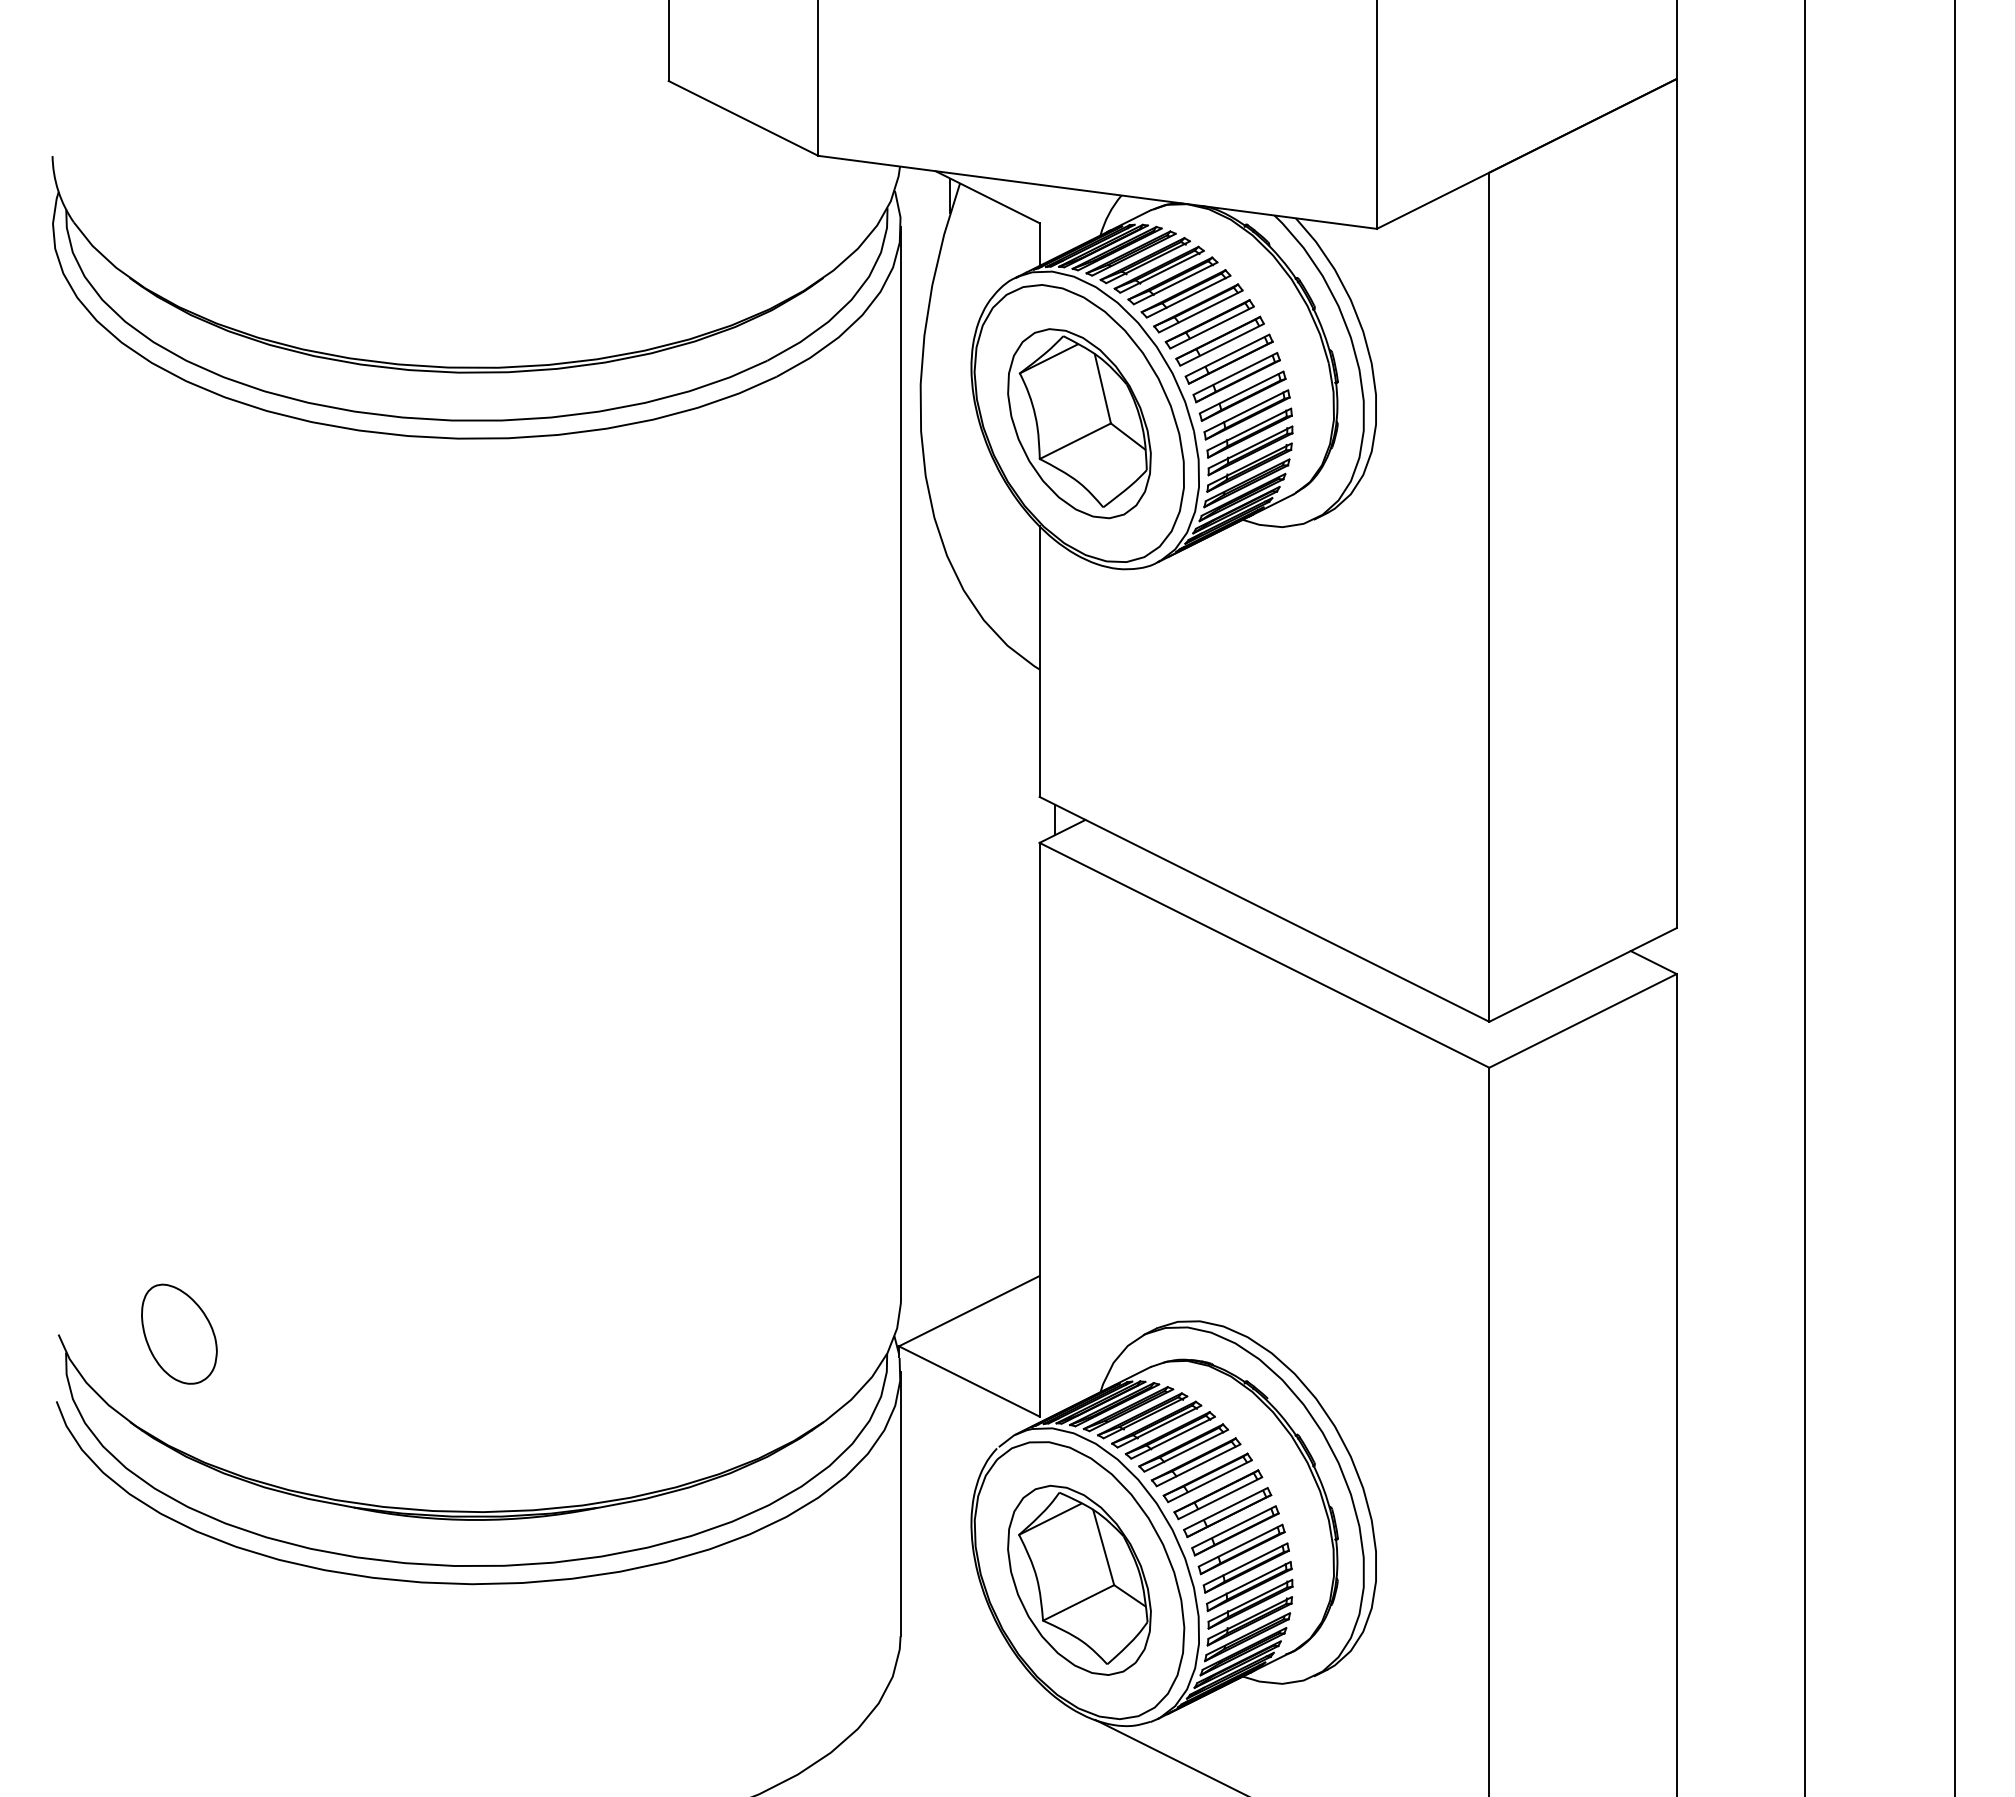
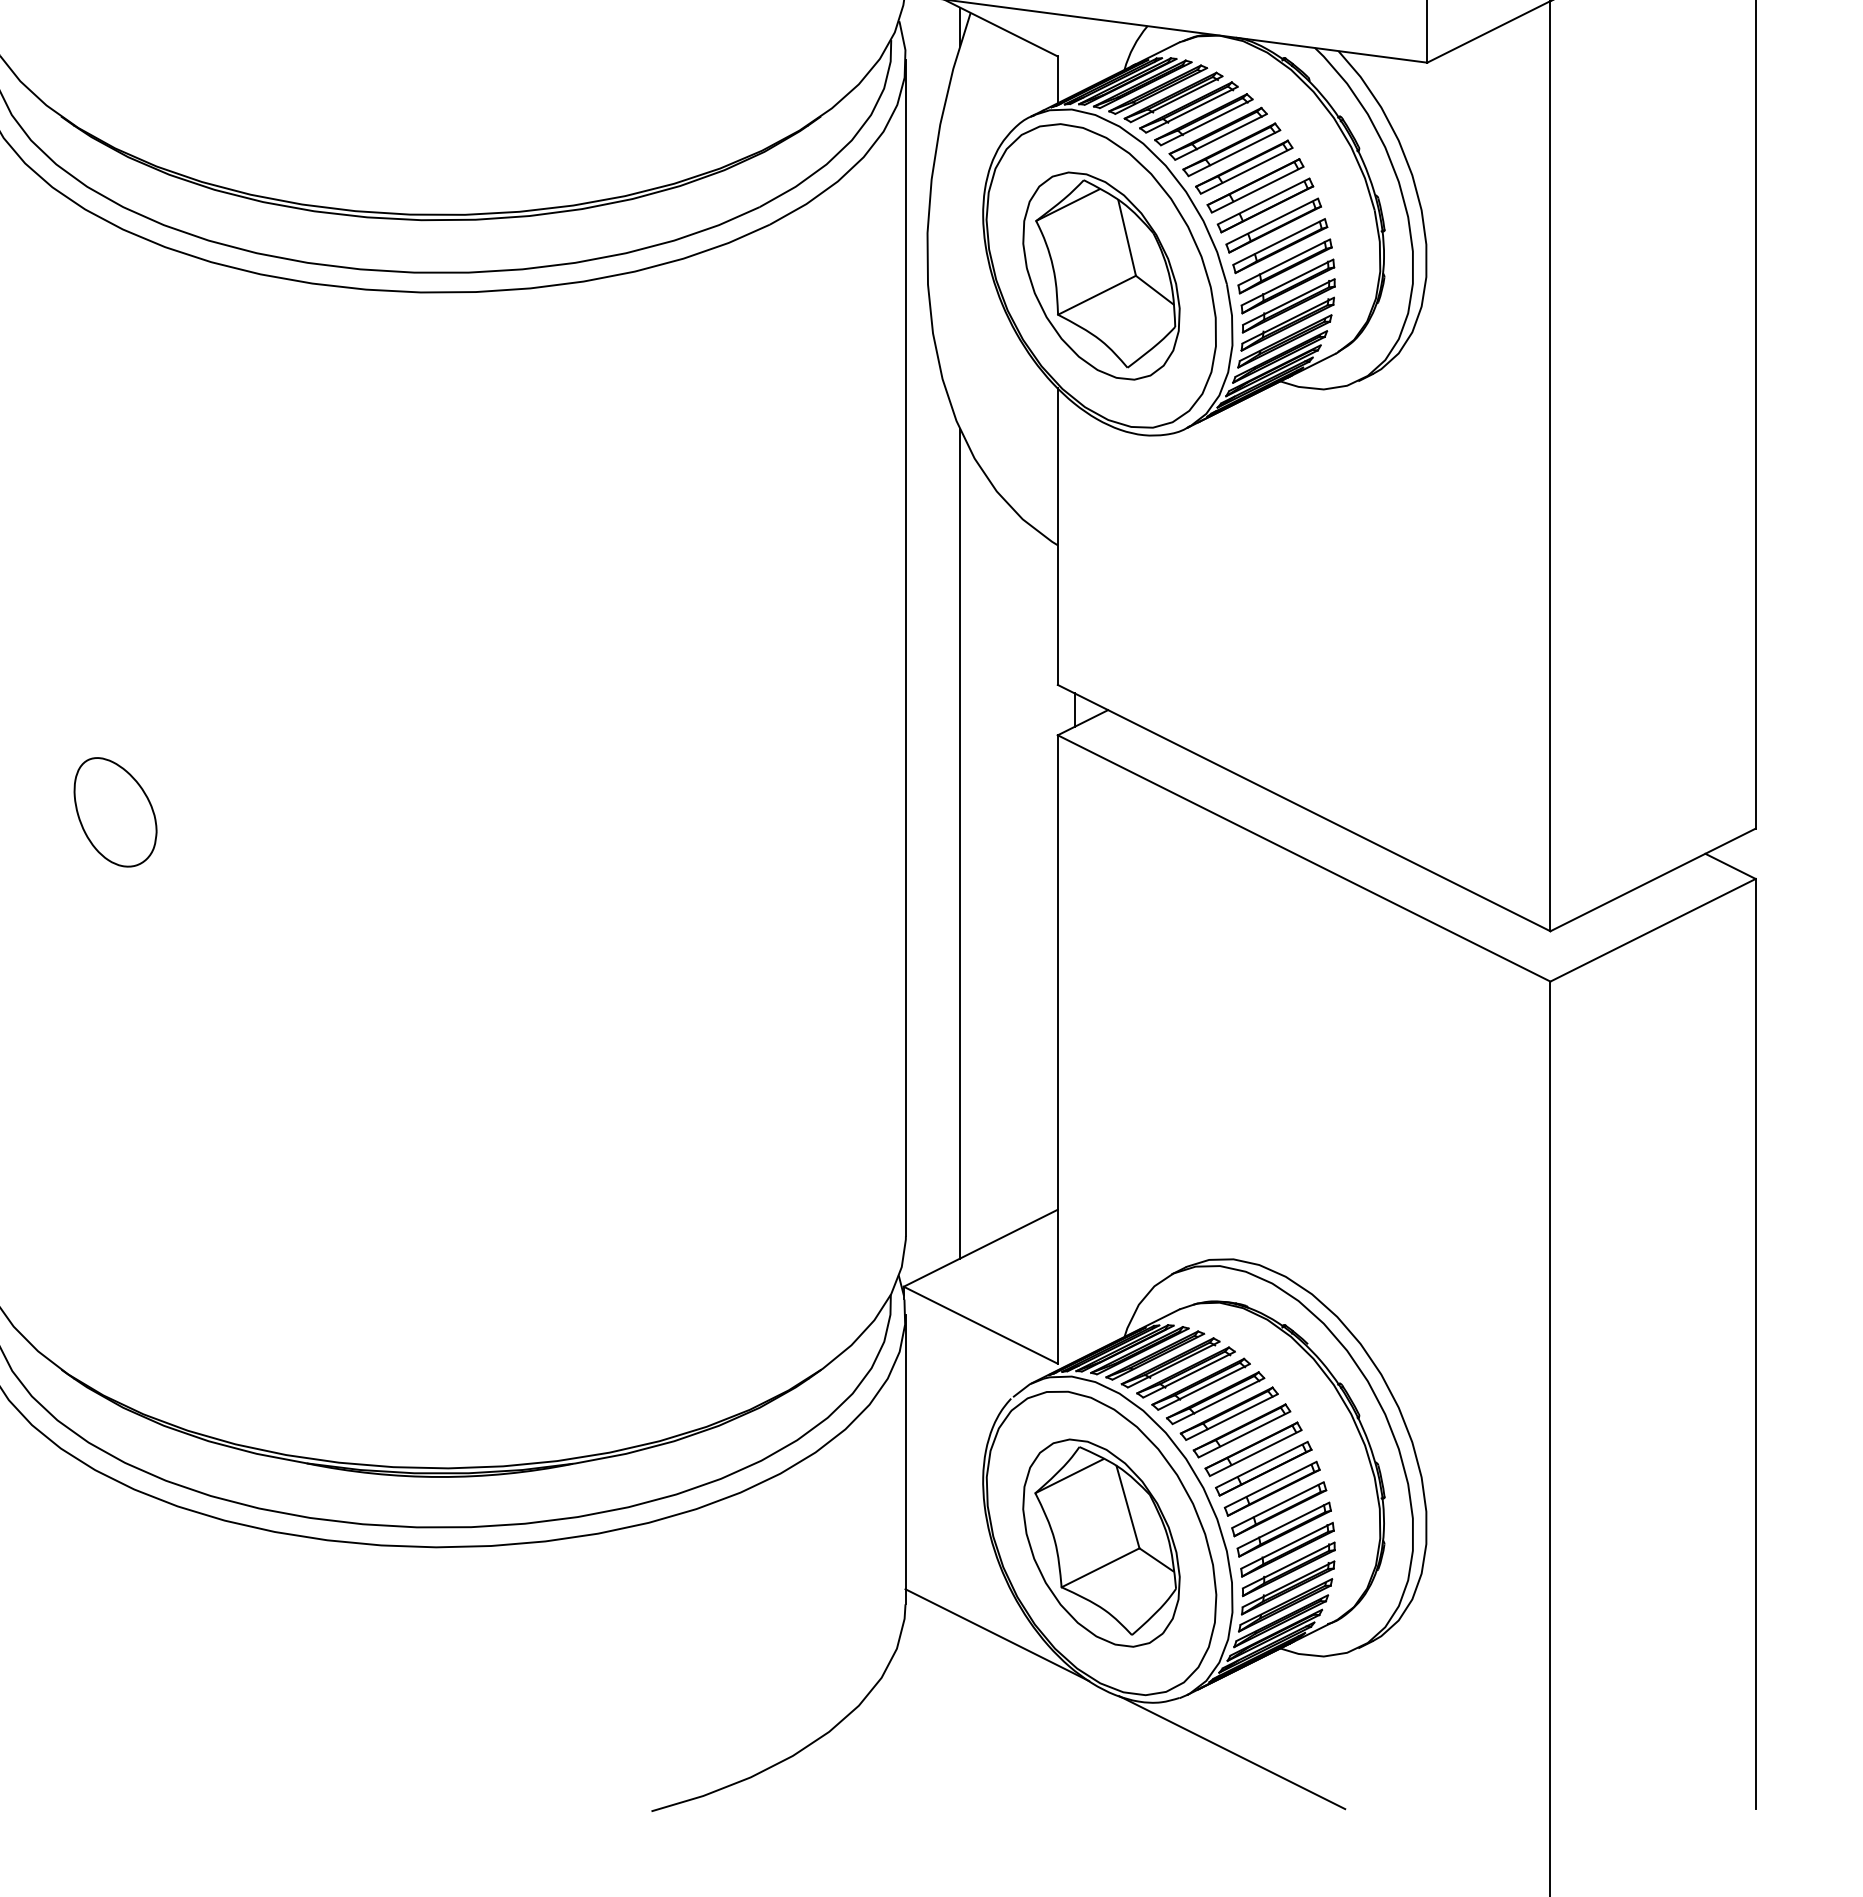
line: (950, 941) -> (960, 843), added
part: (179, 1333) -> (115, 811), moved
line: (984, 1664) -> (997, 1635), added

